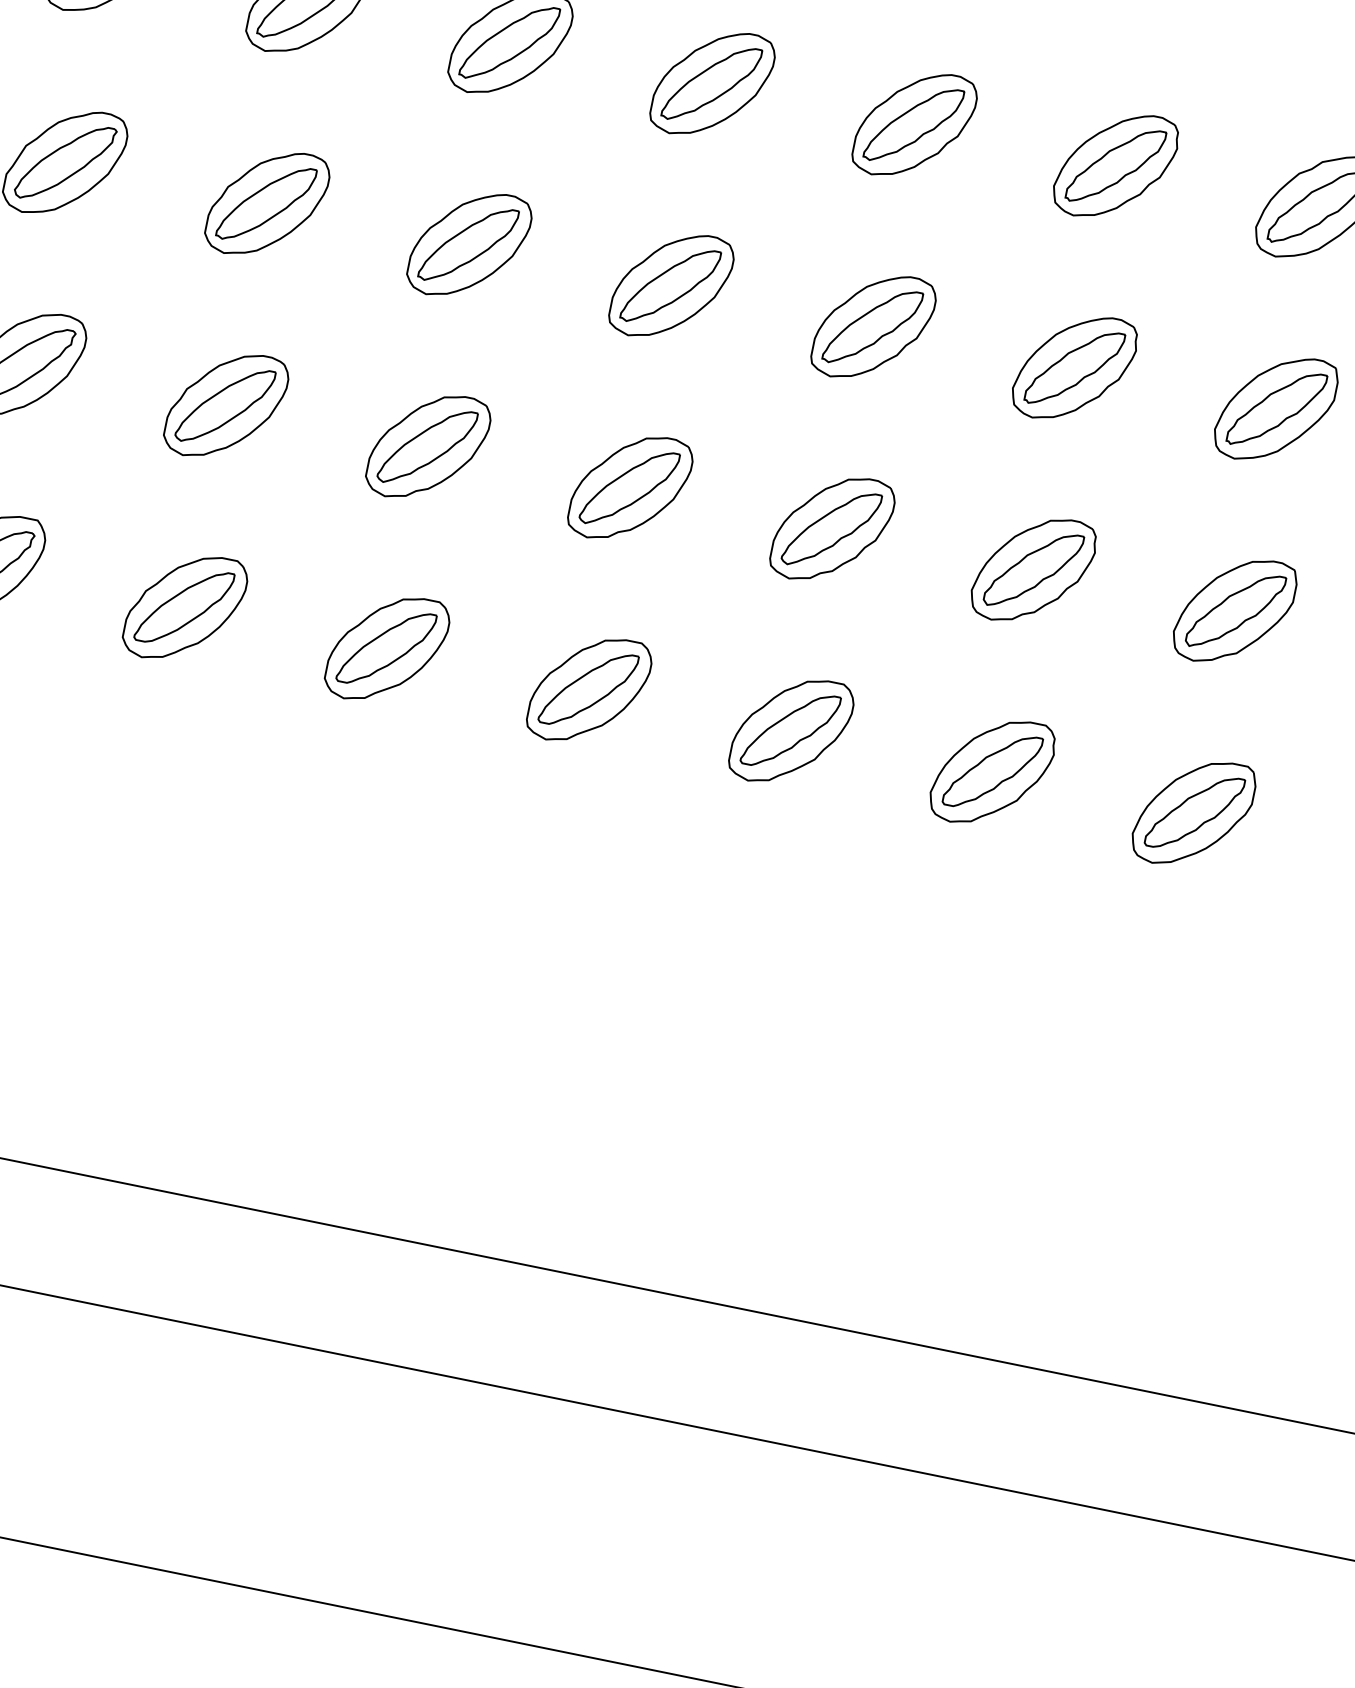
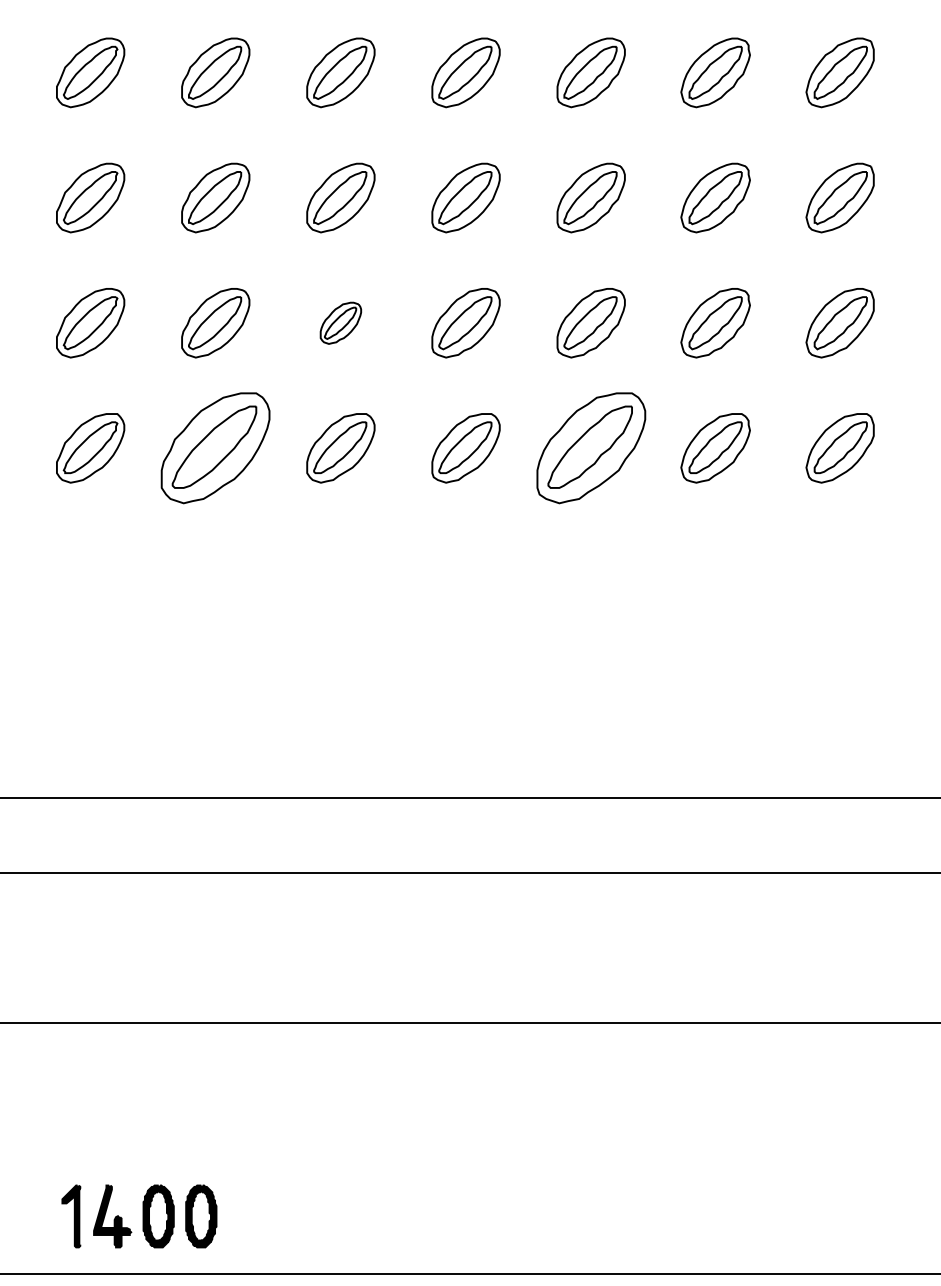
part: (427, 447) -> (340, 323), size x0.6
part: (184, 608) -> (215, 448), size x1.6
part: (790, 731) -> (590, 448), size x1.6

